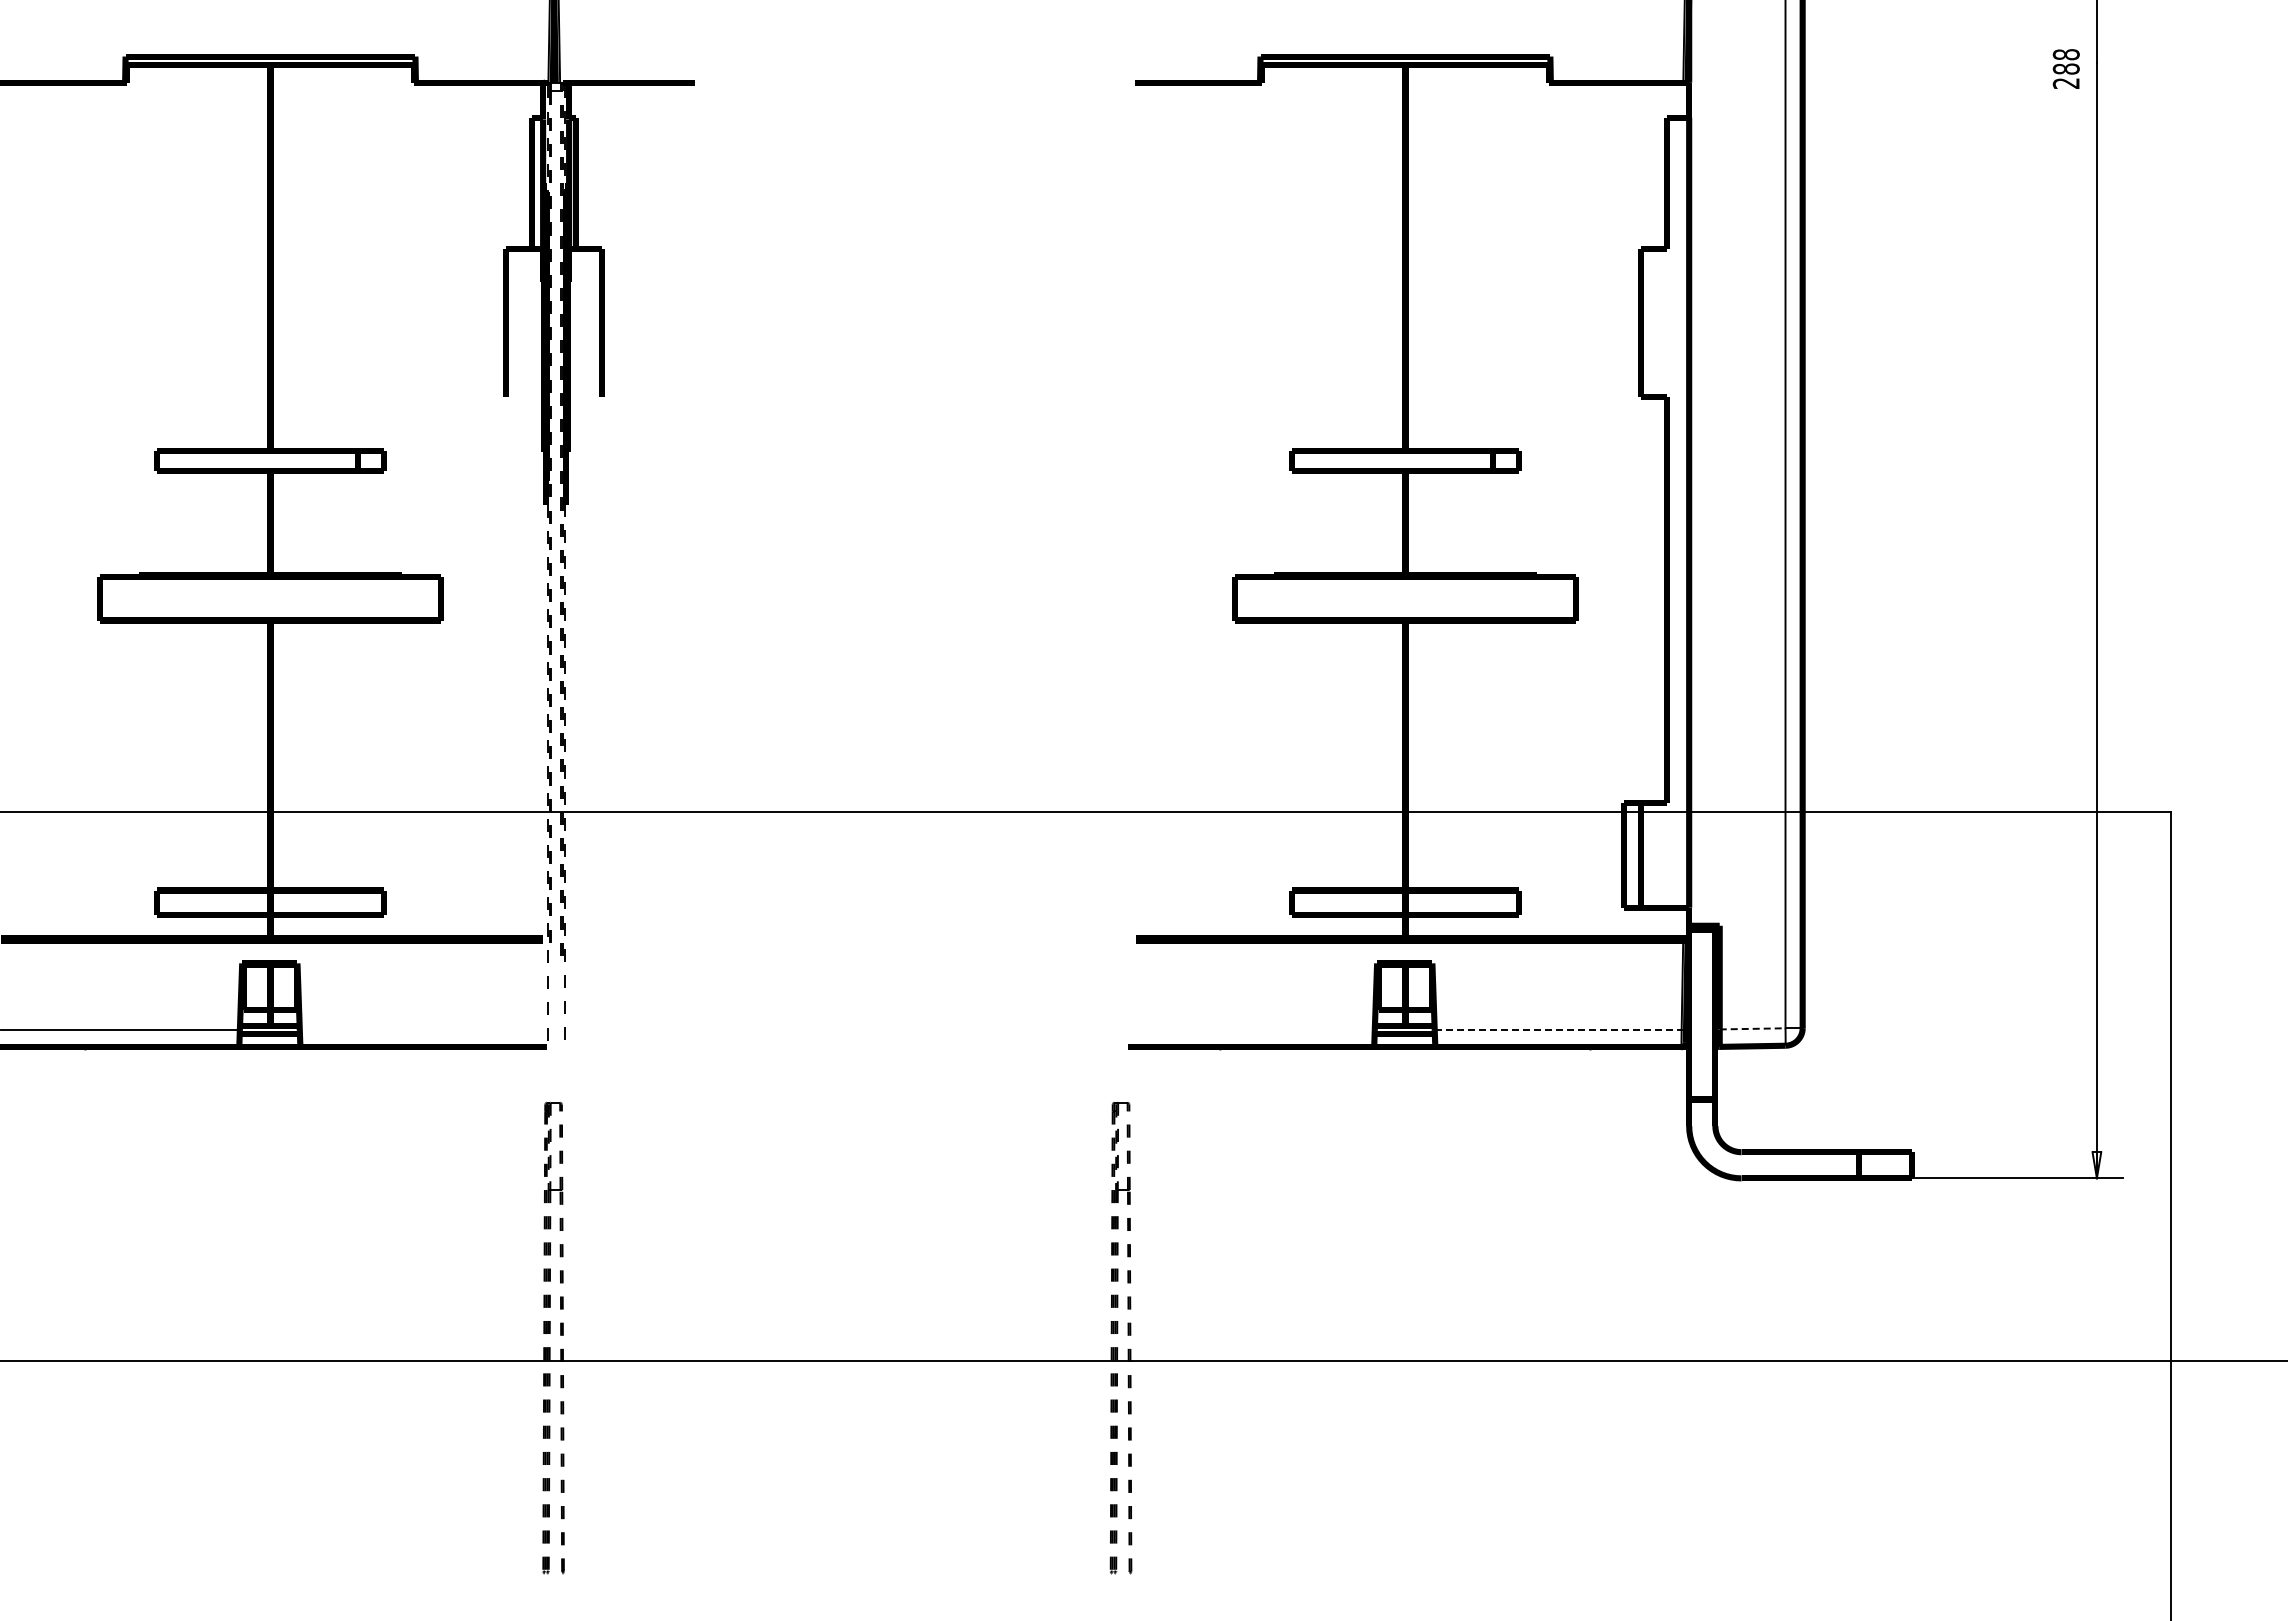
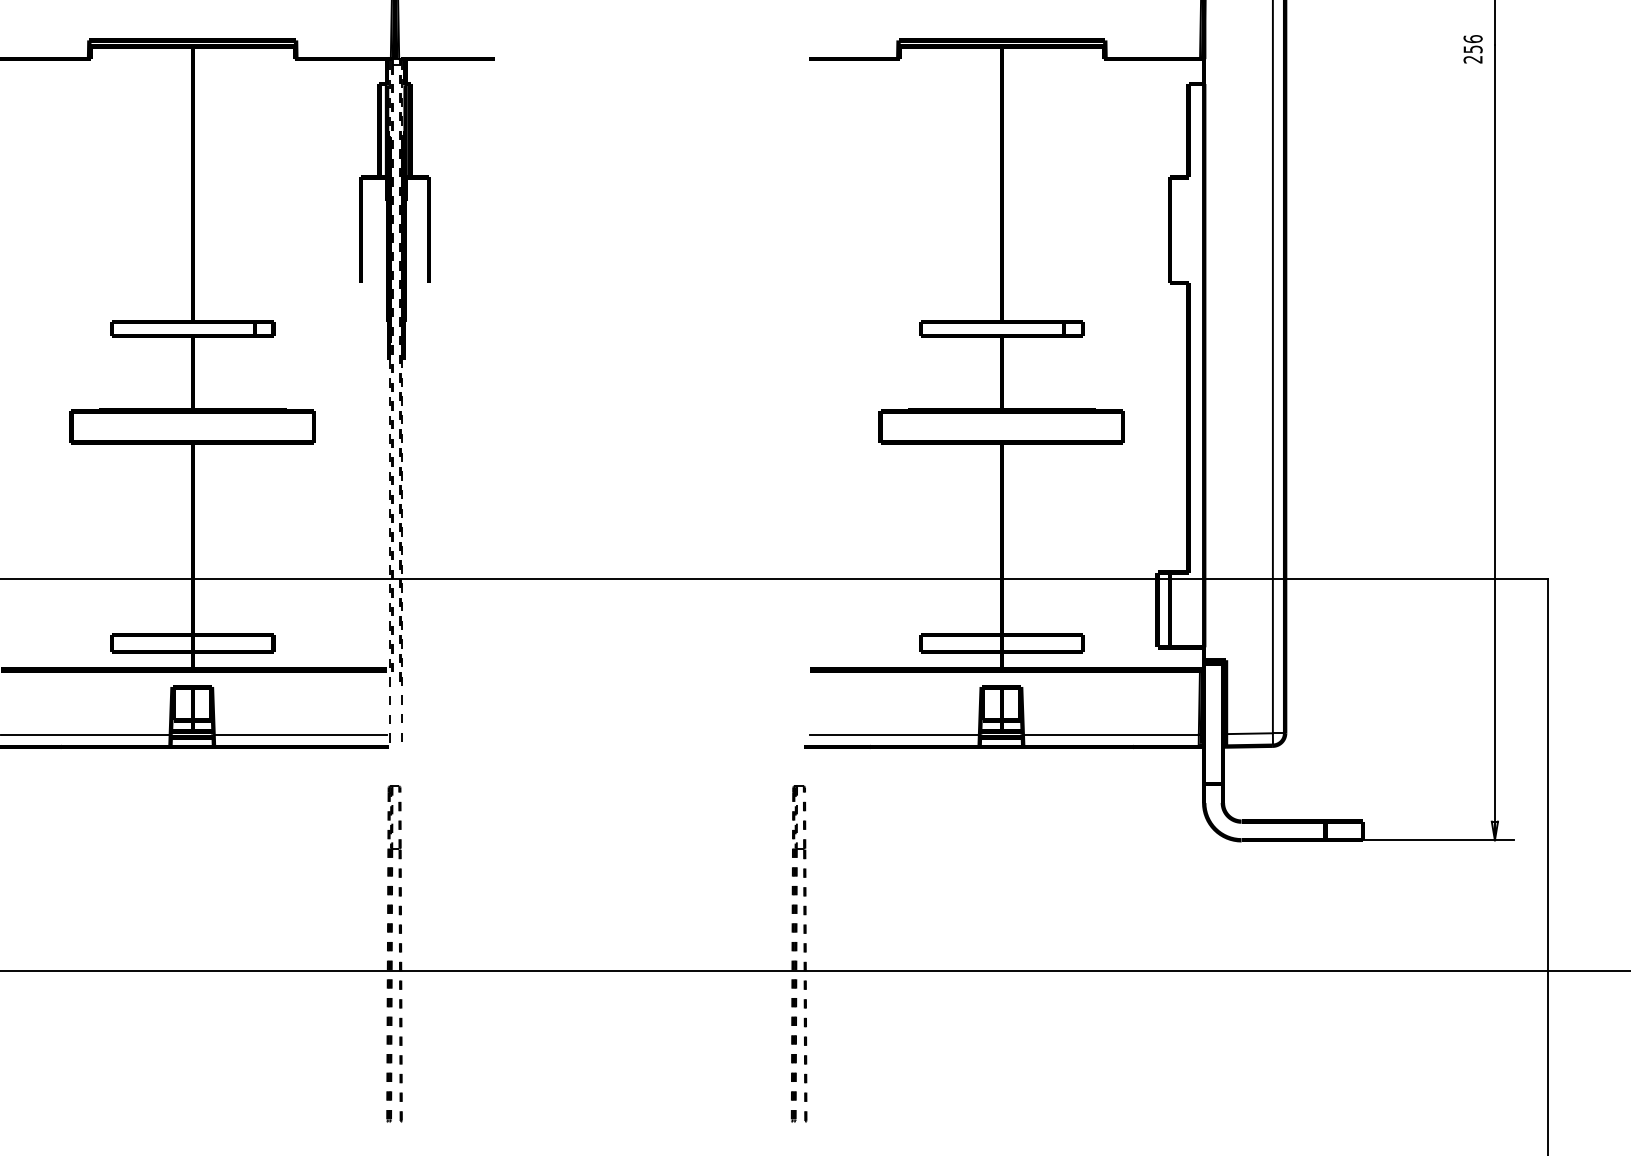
text: (2065, 61) -> (1472, 43), 288 -> 256
line: (1752, 1028) -> (1249, 733), dashed -> solid
line: (421, 1030) -> (300, 734), added
line: (1255, 1030) -> (894, 734), added
line: (1558, 1030) -> (1111, 734), dashed -> solid

